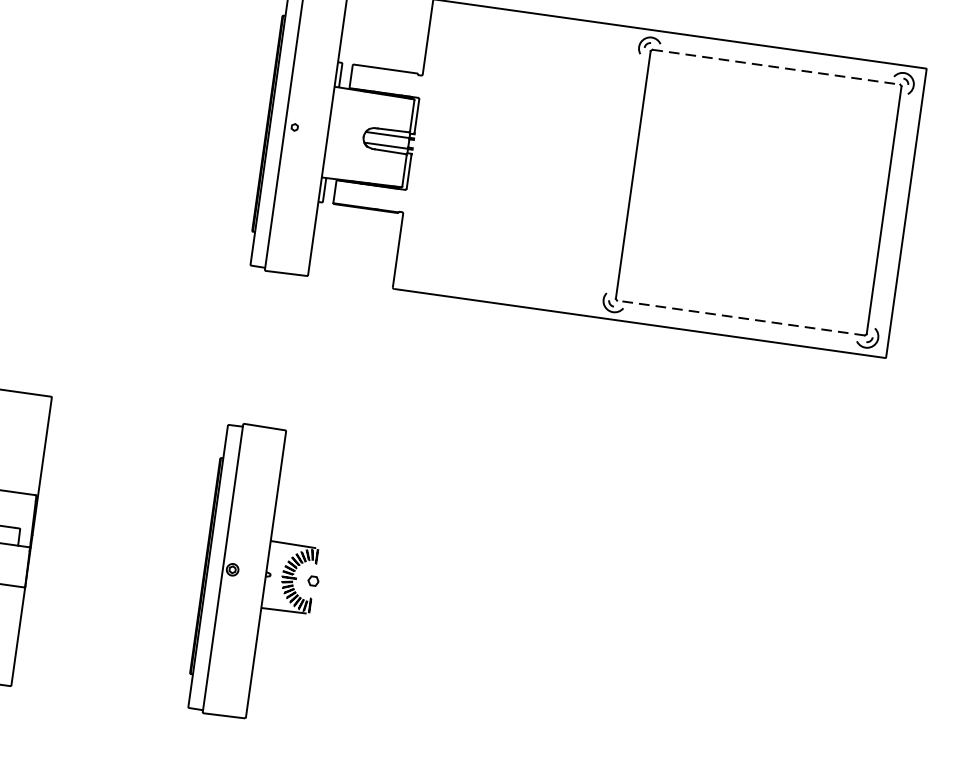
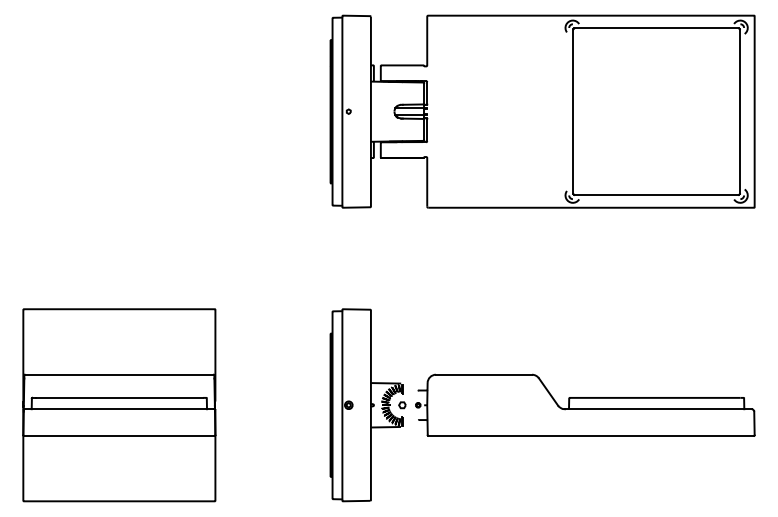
line: (777, 67) -> (657, 28), dashed -> solid
line: (740, 317) -> (656, 194), dashed -> solid
part: (589, 618) -> (585, 404), added

